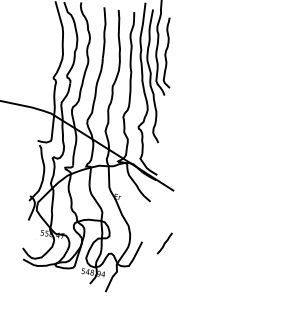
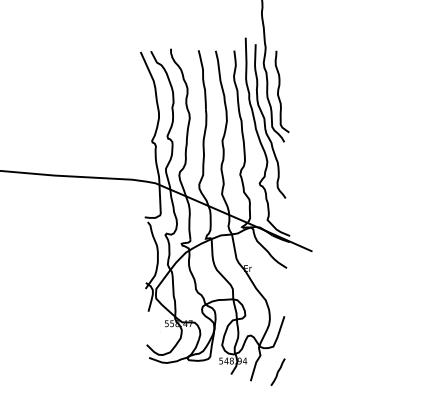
line: (164, 242) -> (277, 371), moved

